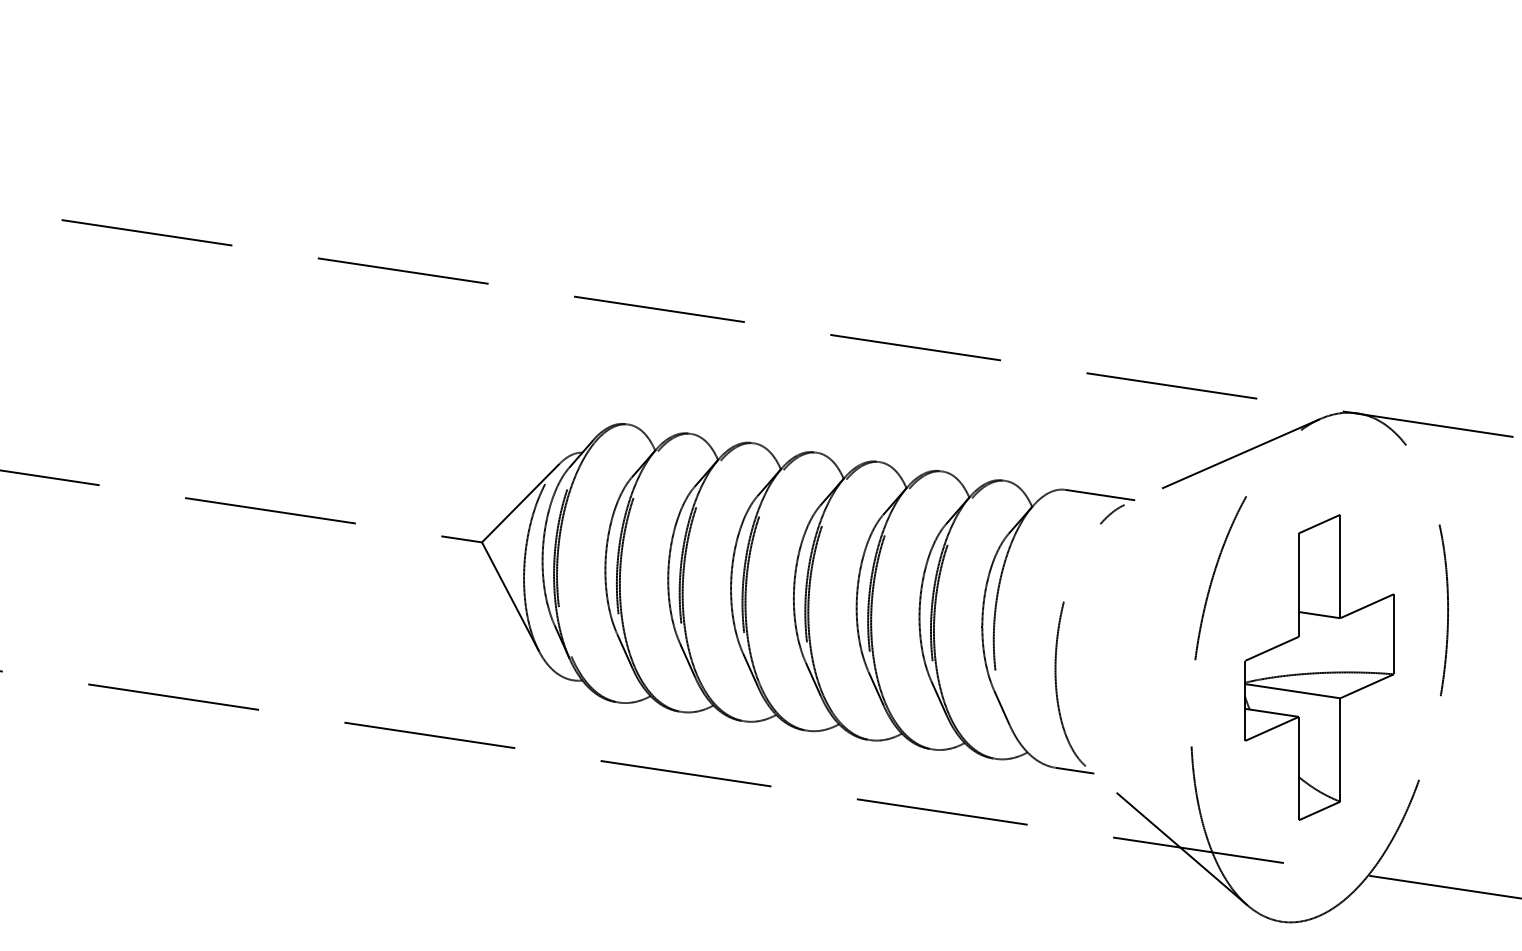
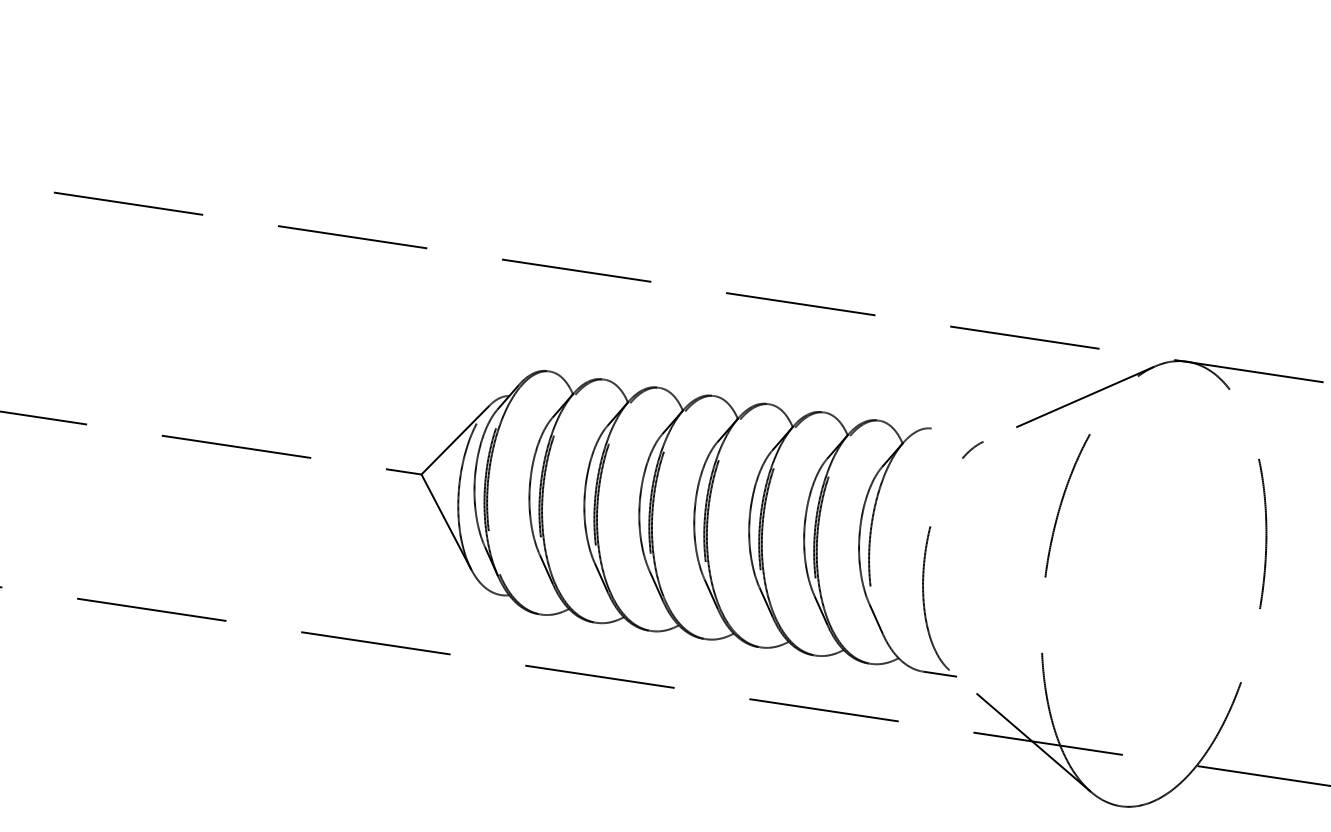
line: (1099, 494) -> (961, 432), removed
part: (1318, 667) -> (1153, 583), removed

